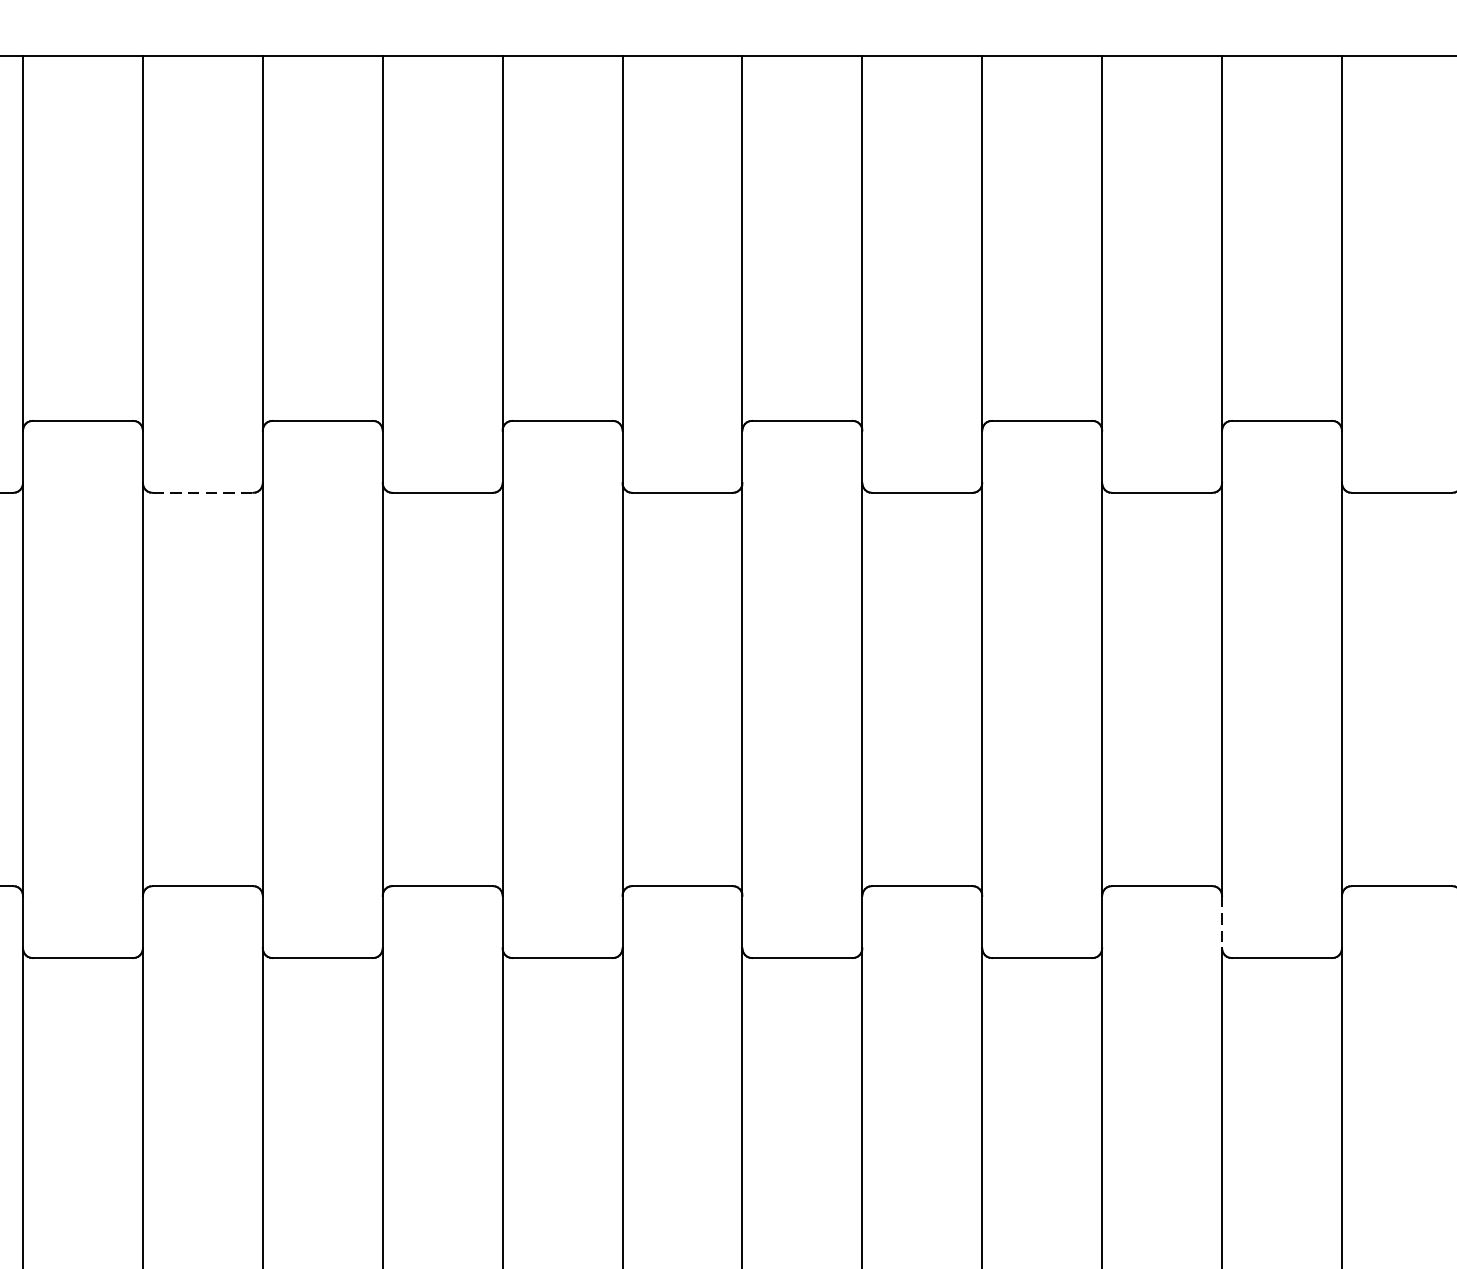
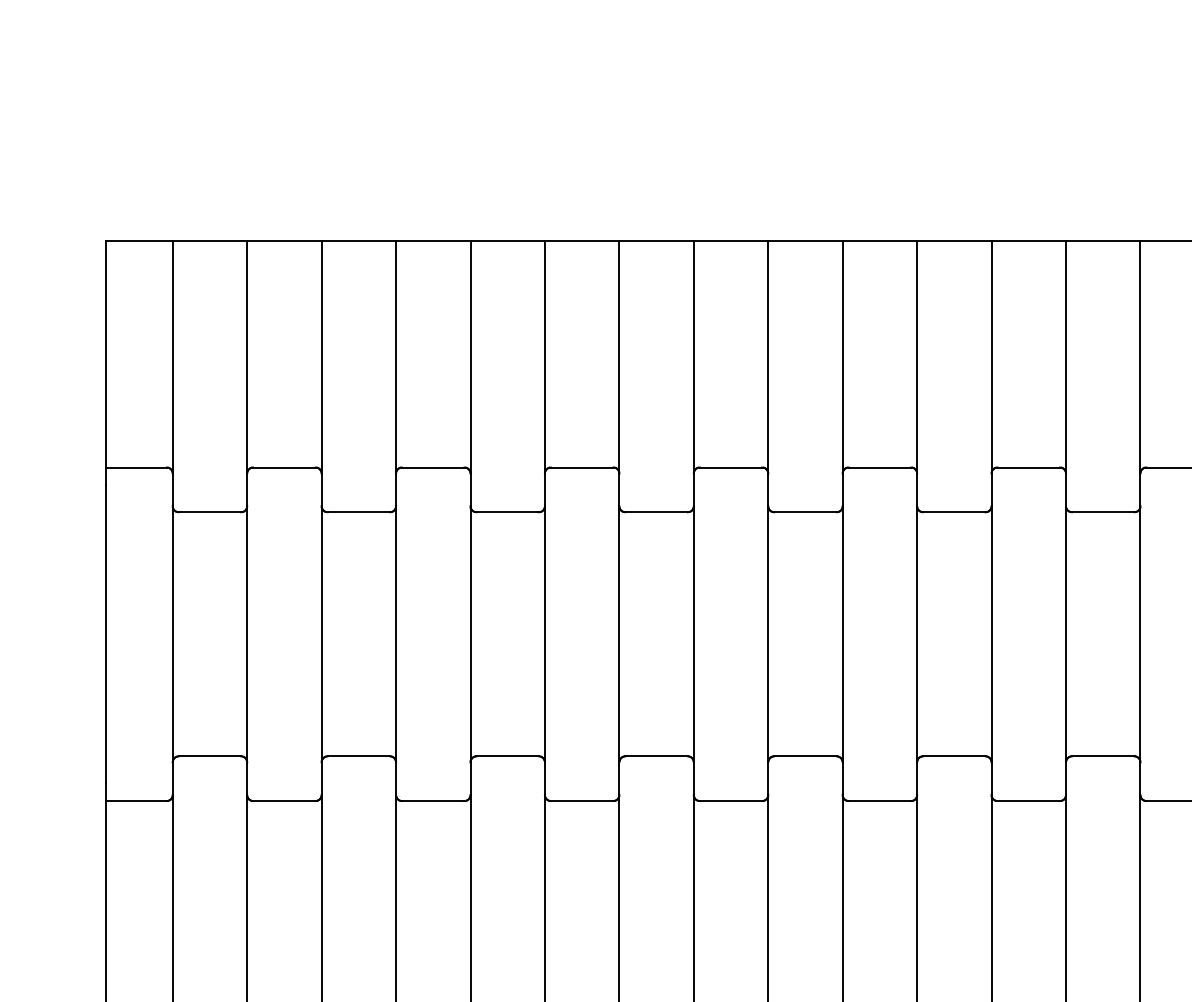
line: (204, 493) -> (508, 512), dashed -> solid
line: (1222, 923) -> (1140, 779), dashed -> solid

